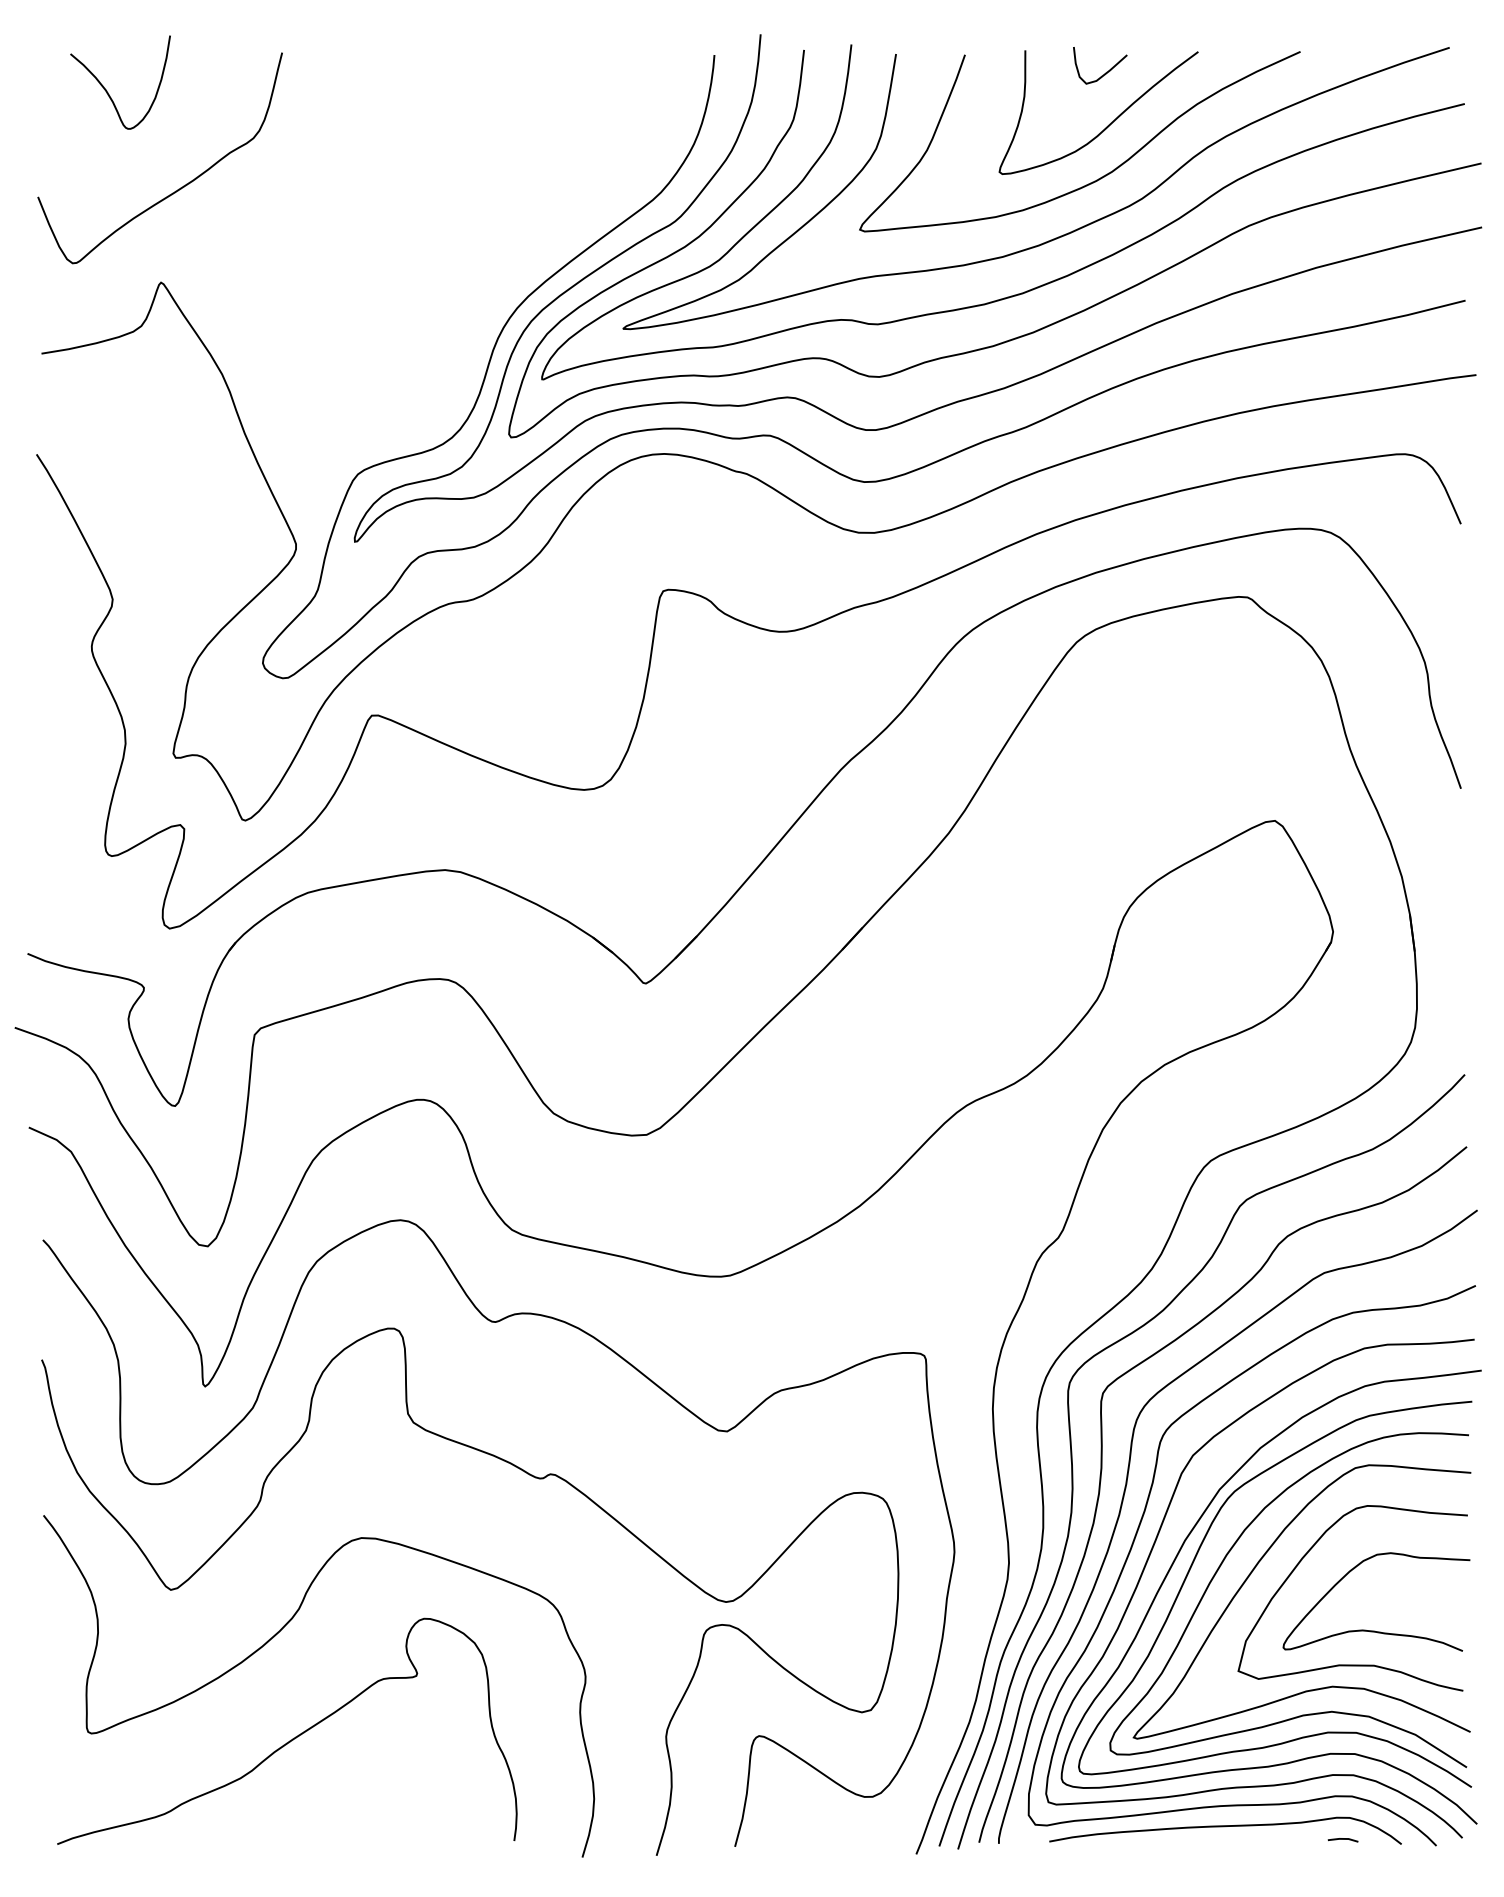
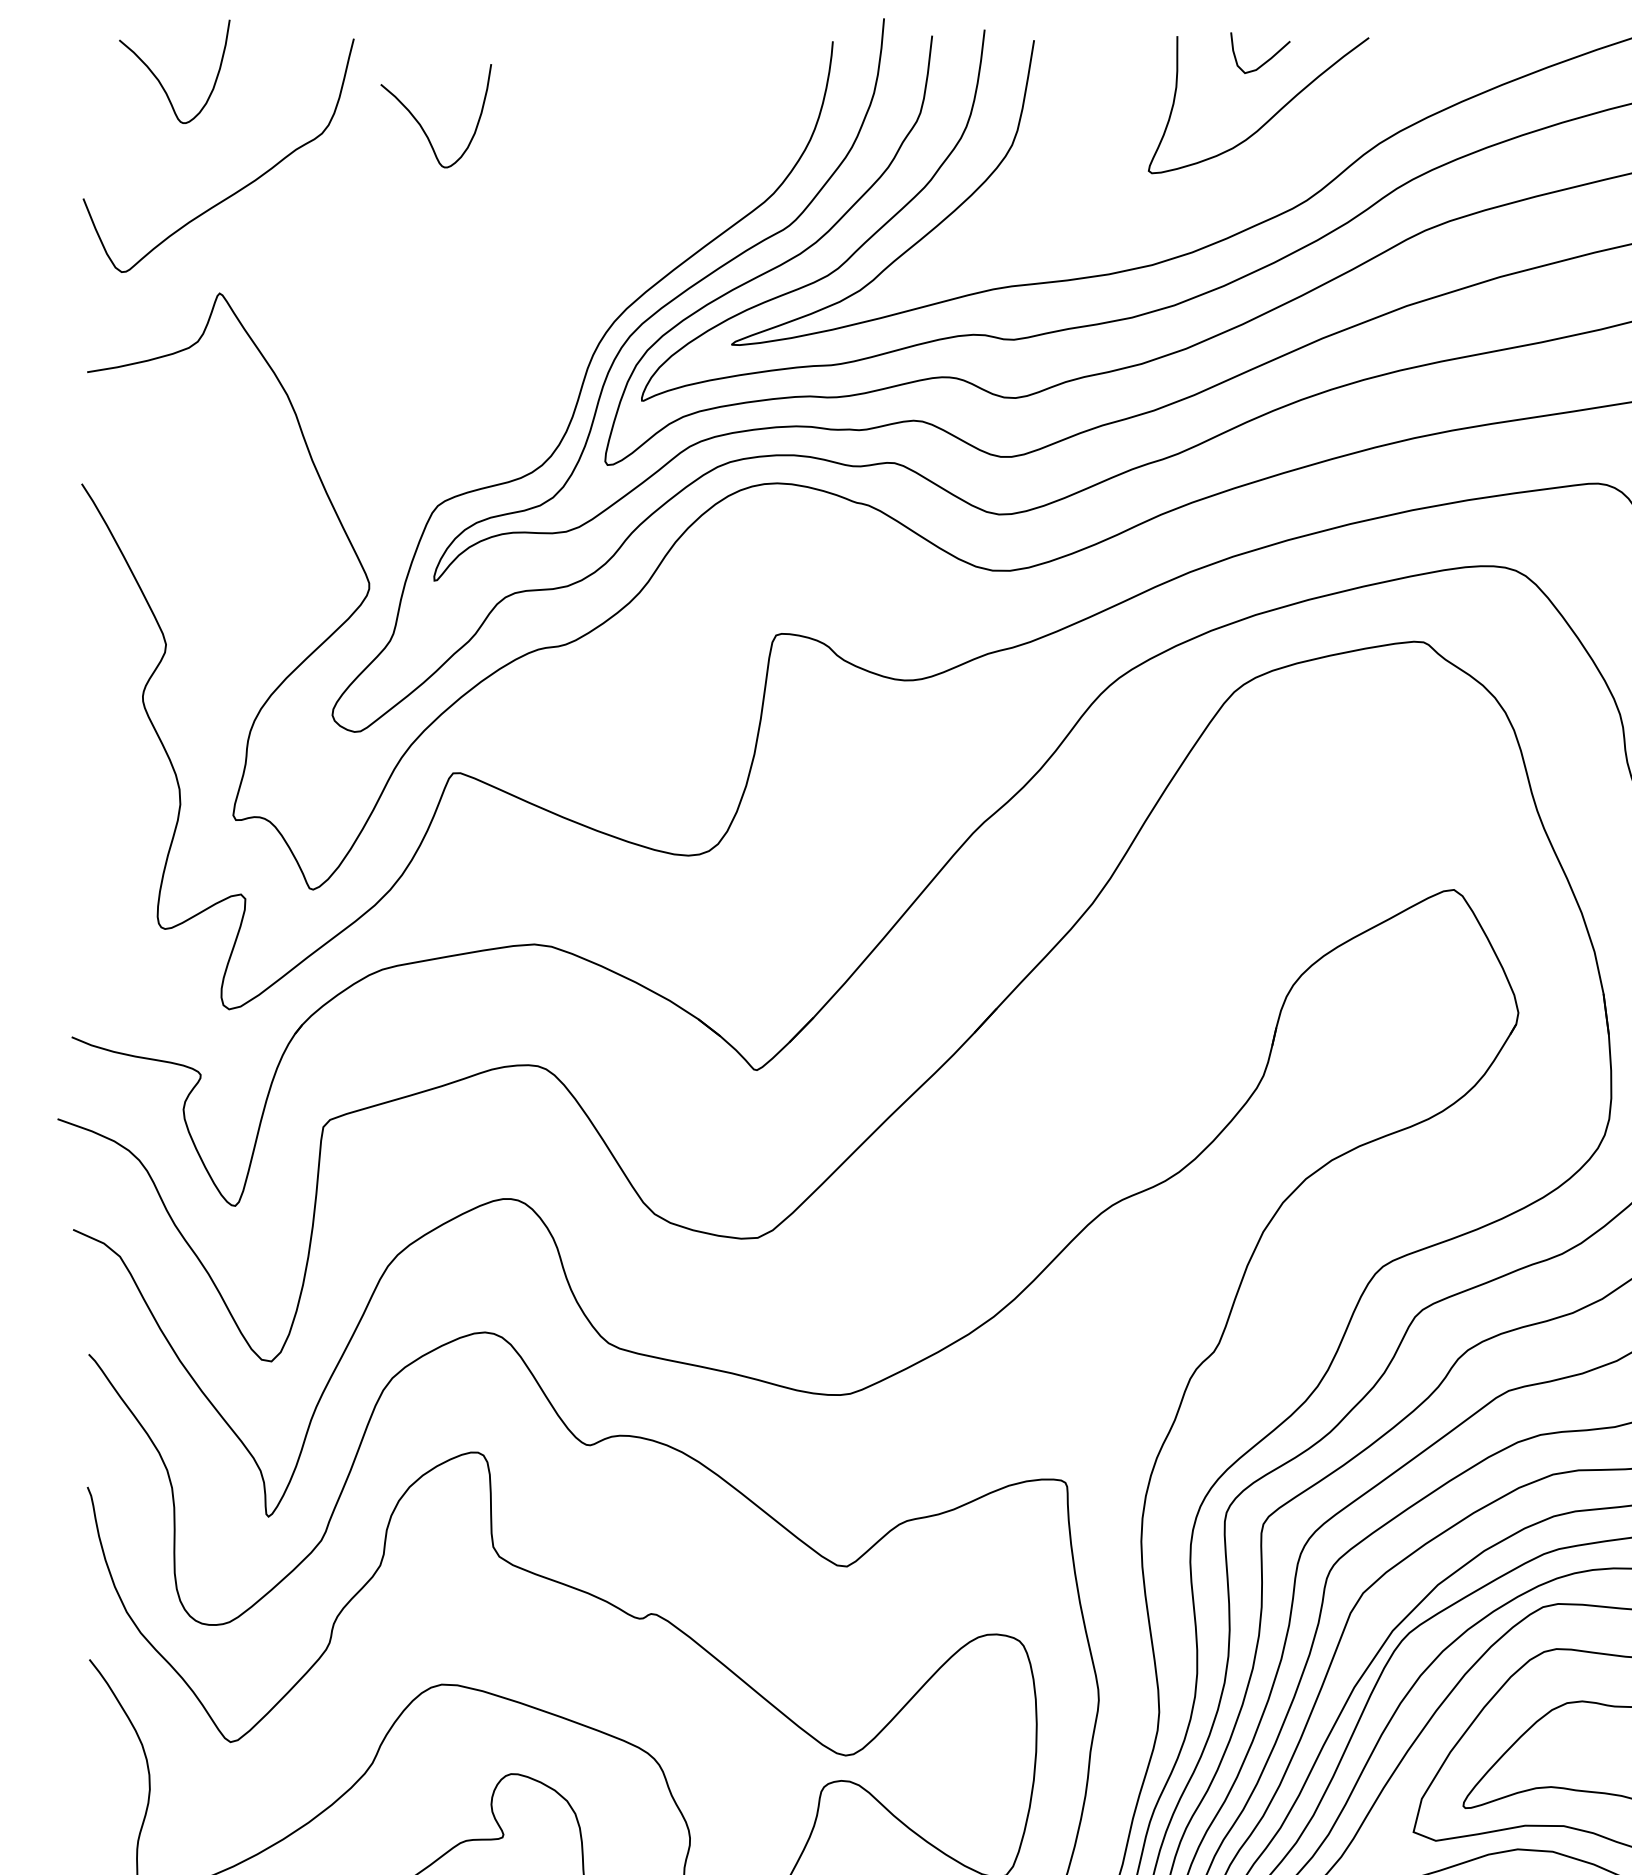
curve: (344, 132) -> (422, 127), added
curve: (1101, 176) -> (1261, 175), removed

